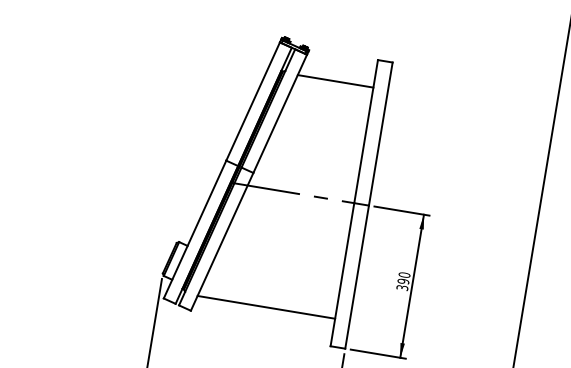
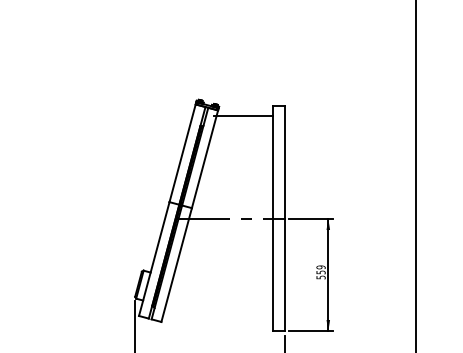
line: (335, 81) -> (243, 116), moved
text: (402, 281) -> (320, 272), 390 -> 559
line: (265, 306) -> (218, 309), removed

